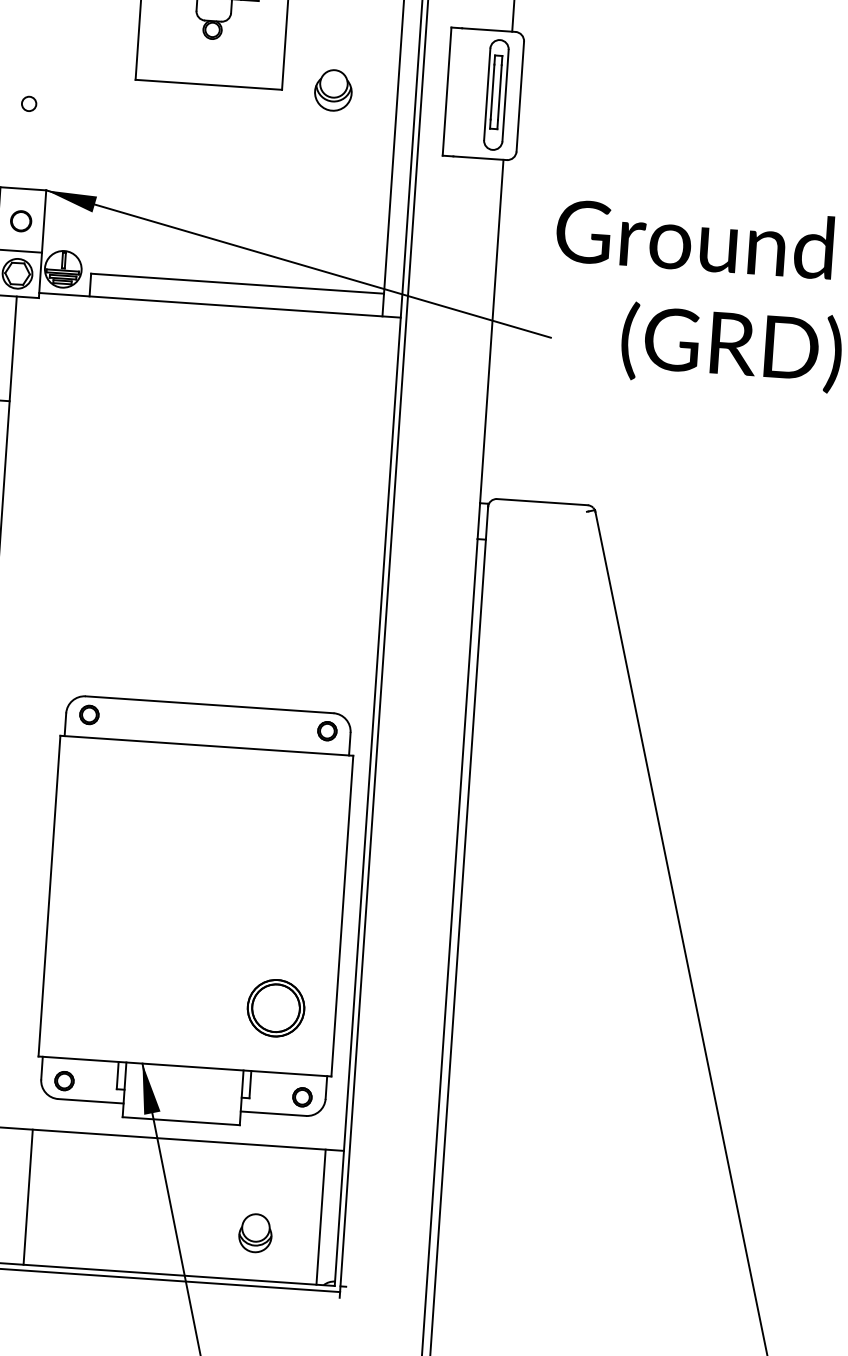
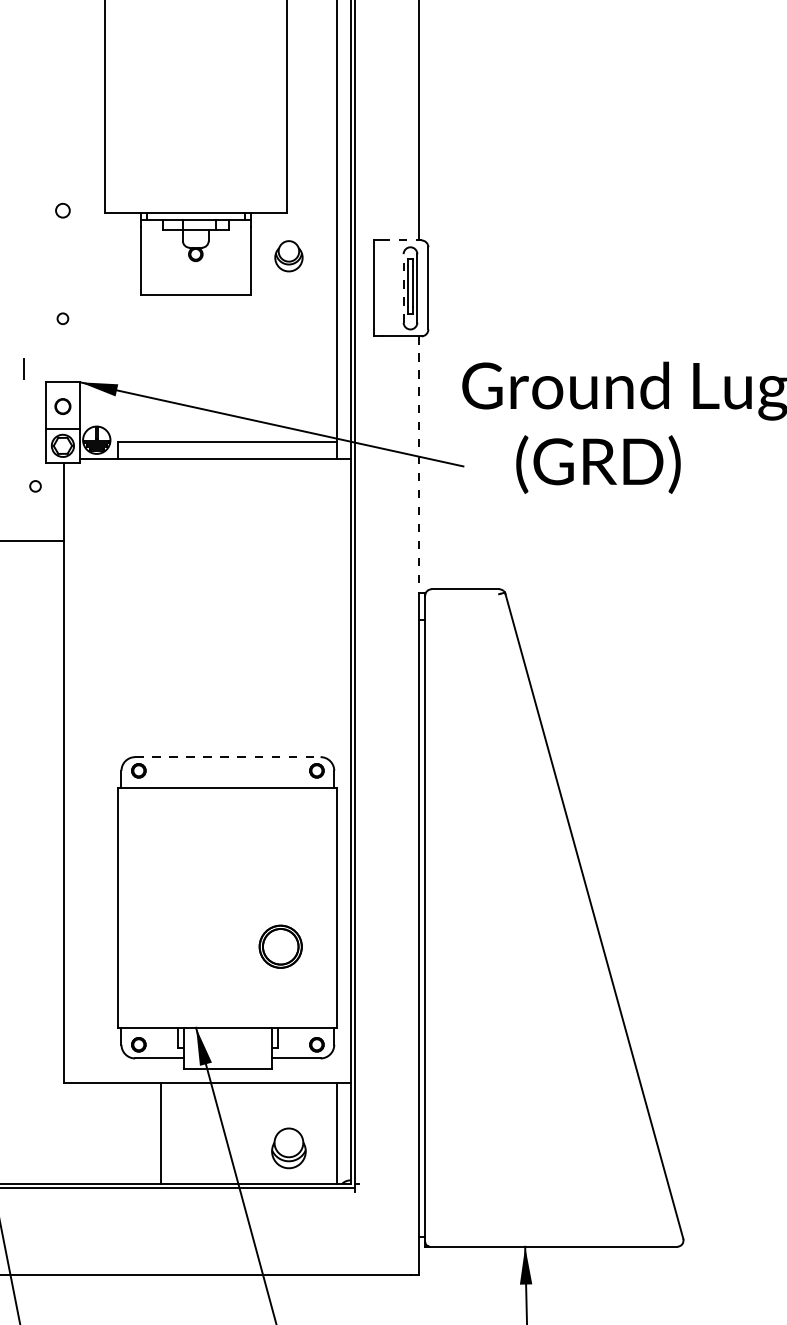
line: (488, 30) -> (401, 240), solid -> dashed
part: (332, 90) -> (288, 256), moved
line: (487, 93) -> (403, 287), solid -> dashed
line: (492, 332) -> (419, 465), solid -> dashed
line: (209, 705) -> (227, 757), solid -> dashed
part: (275, 1007) -> (280, 946), moved
line: (27, 1196) -> (160, 1132), moved
part: (254, 1233) -> (288, 1148), size x1.4

